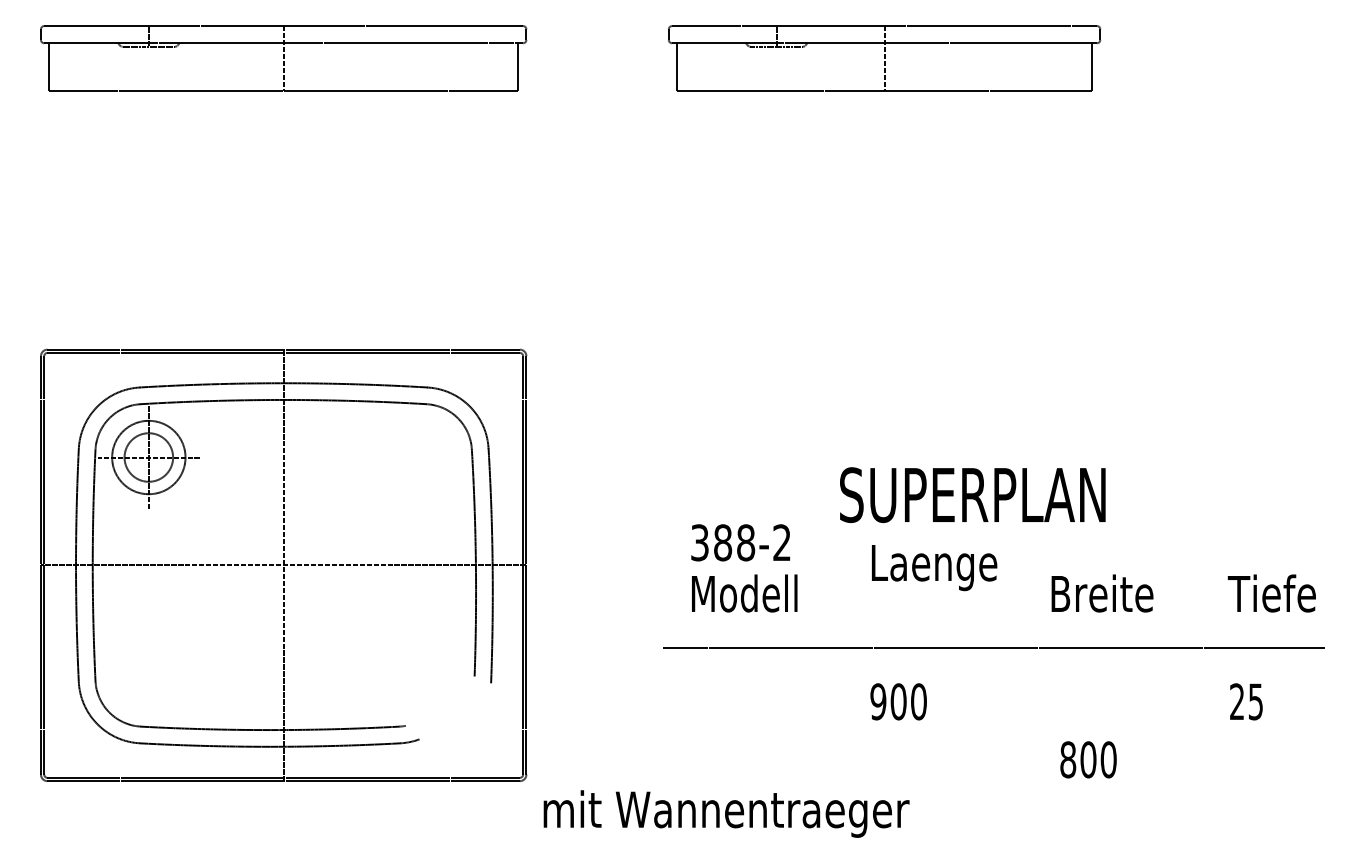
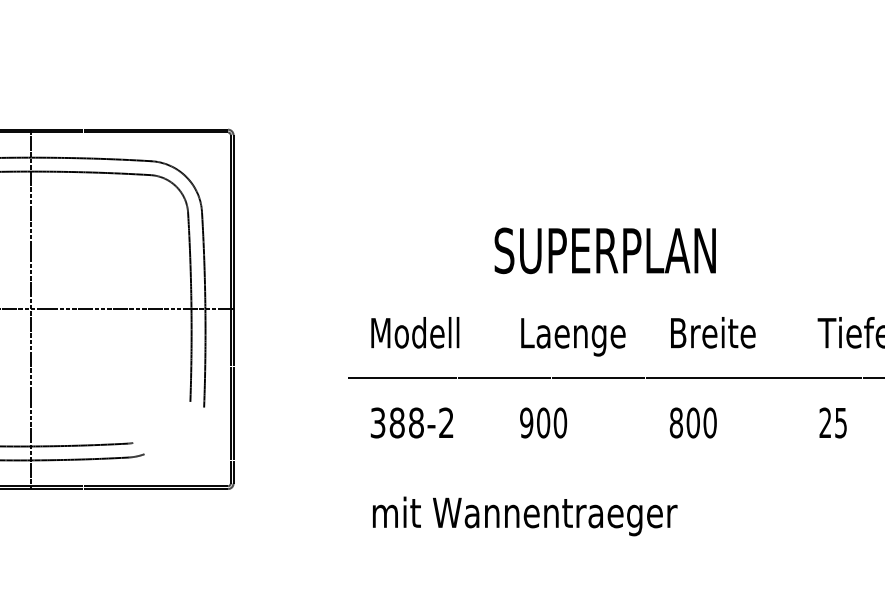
text: (740, 542) -> (411, 422), moved
text: (934, 568) -> (573, 337), moved
text: (1088, 759) -> (693, 422), moved
text: (726, 813) -> (525, 515), moved

